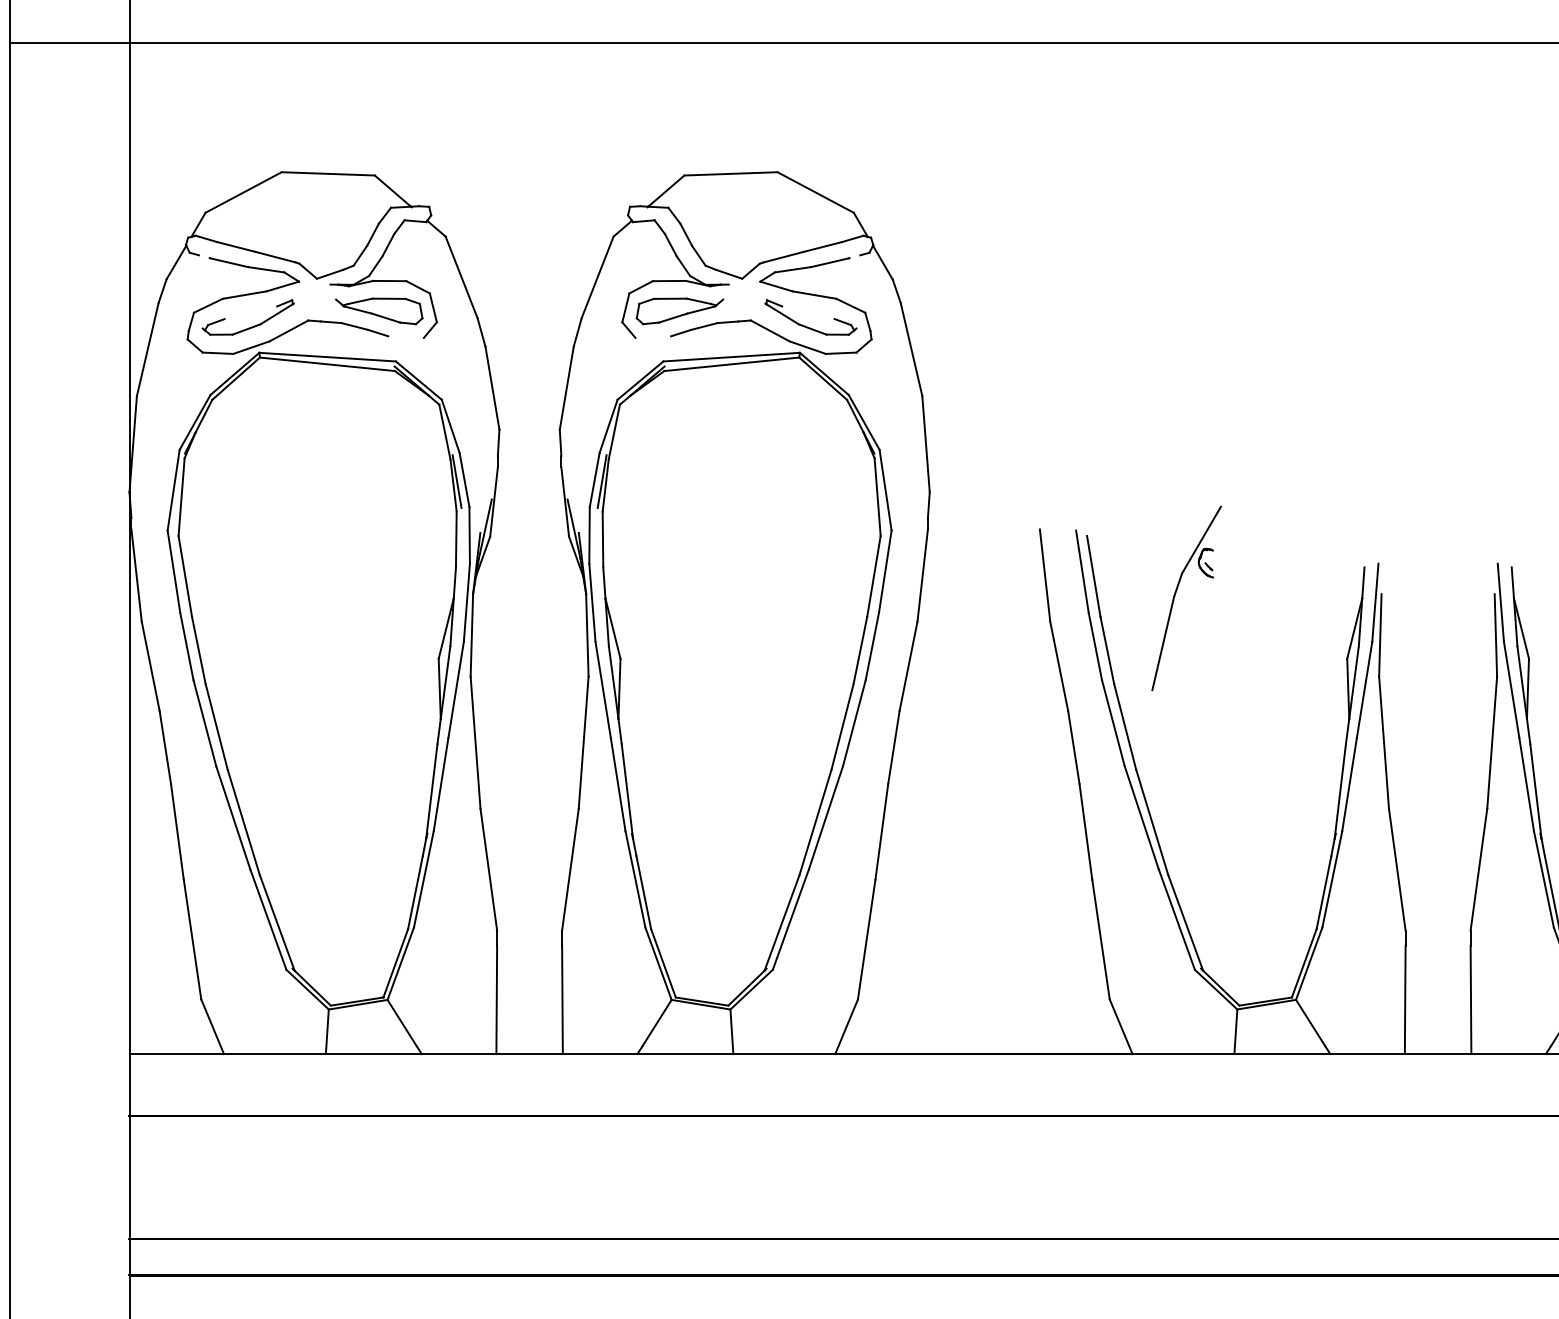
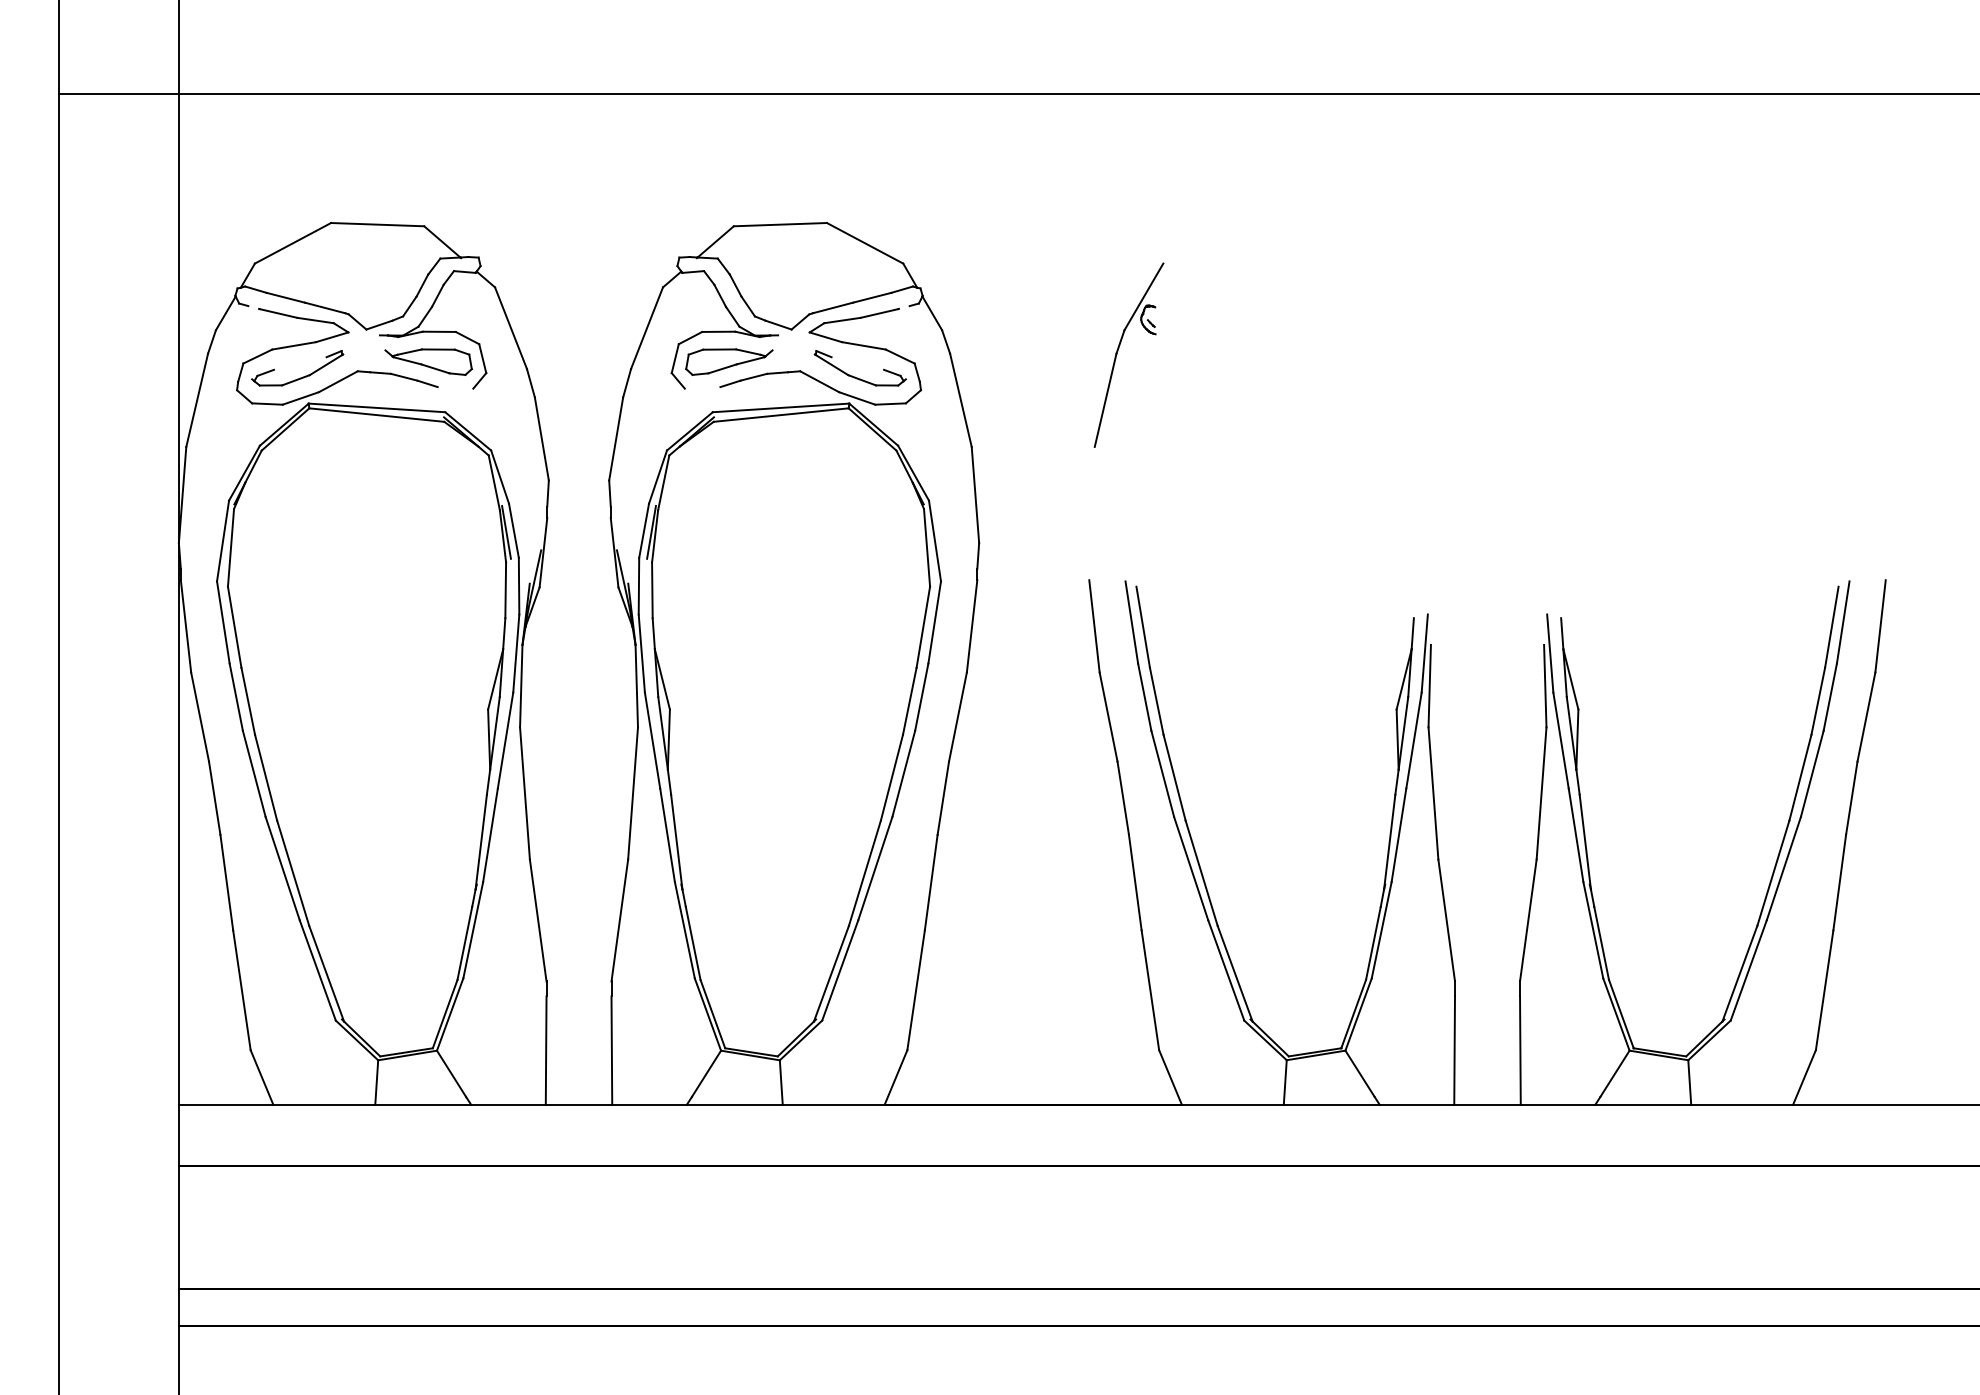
part: (1176, 594) -> (1118, 351), moved

